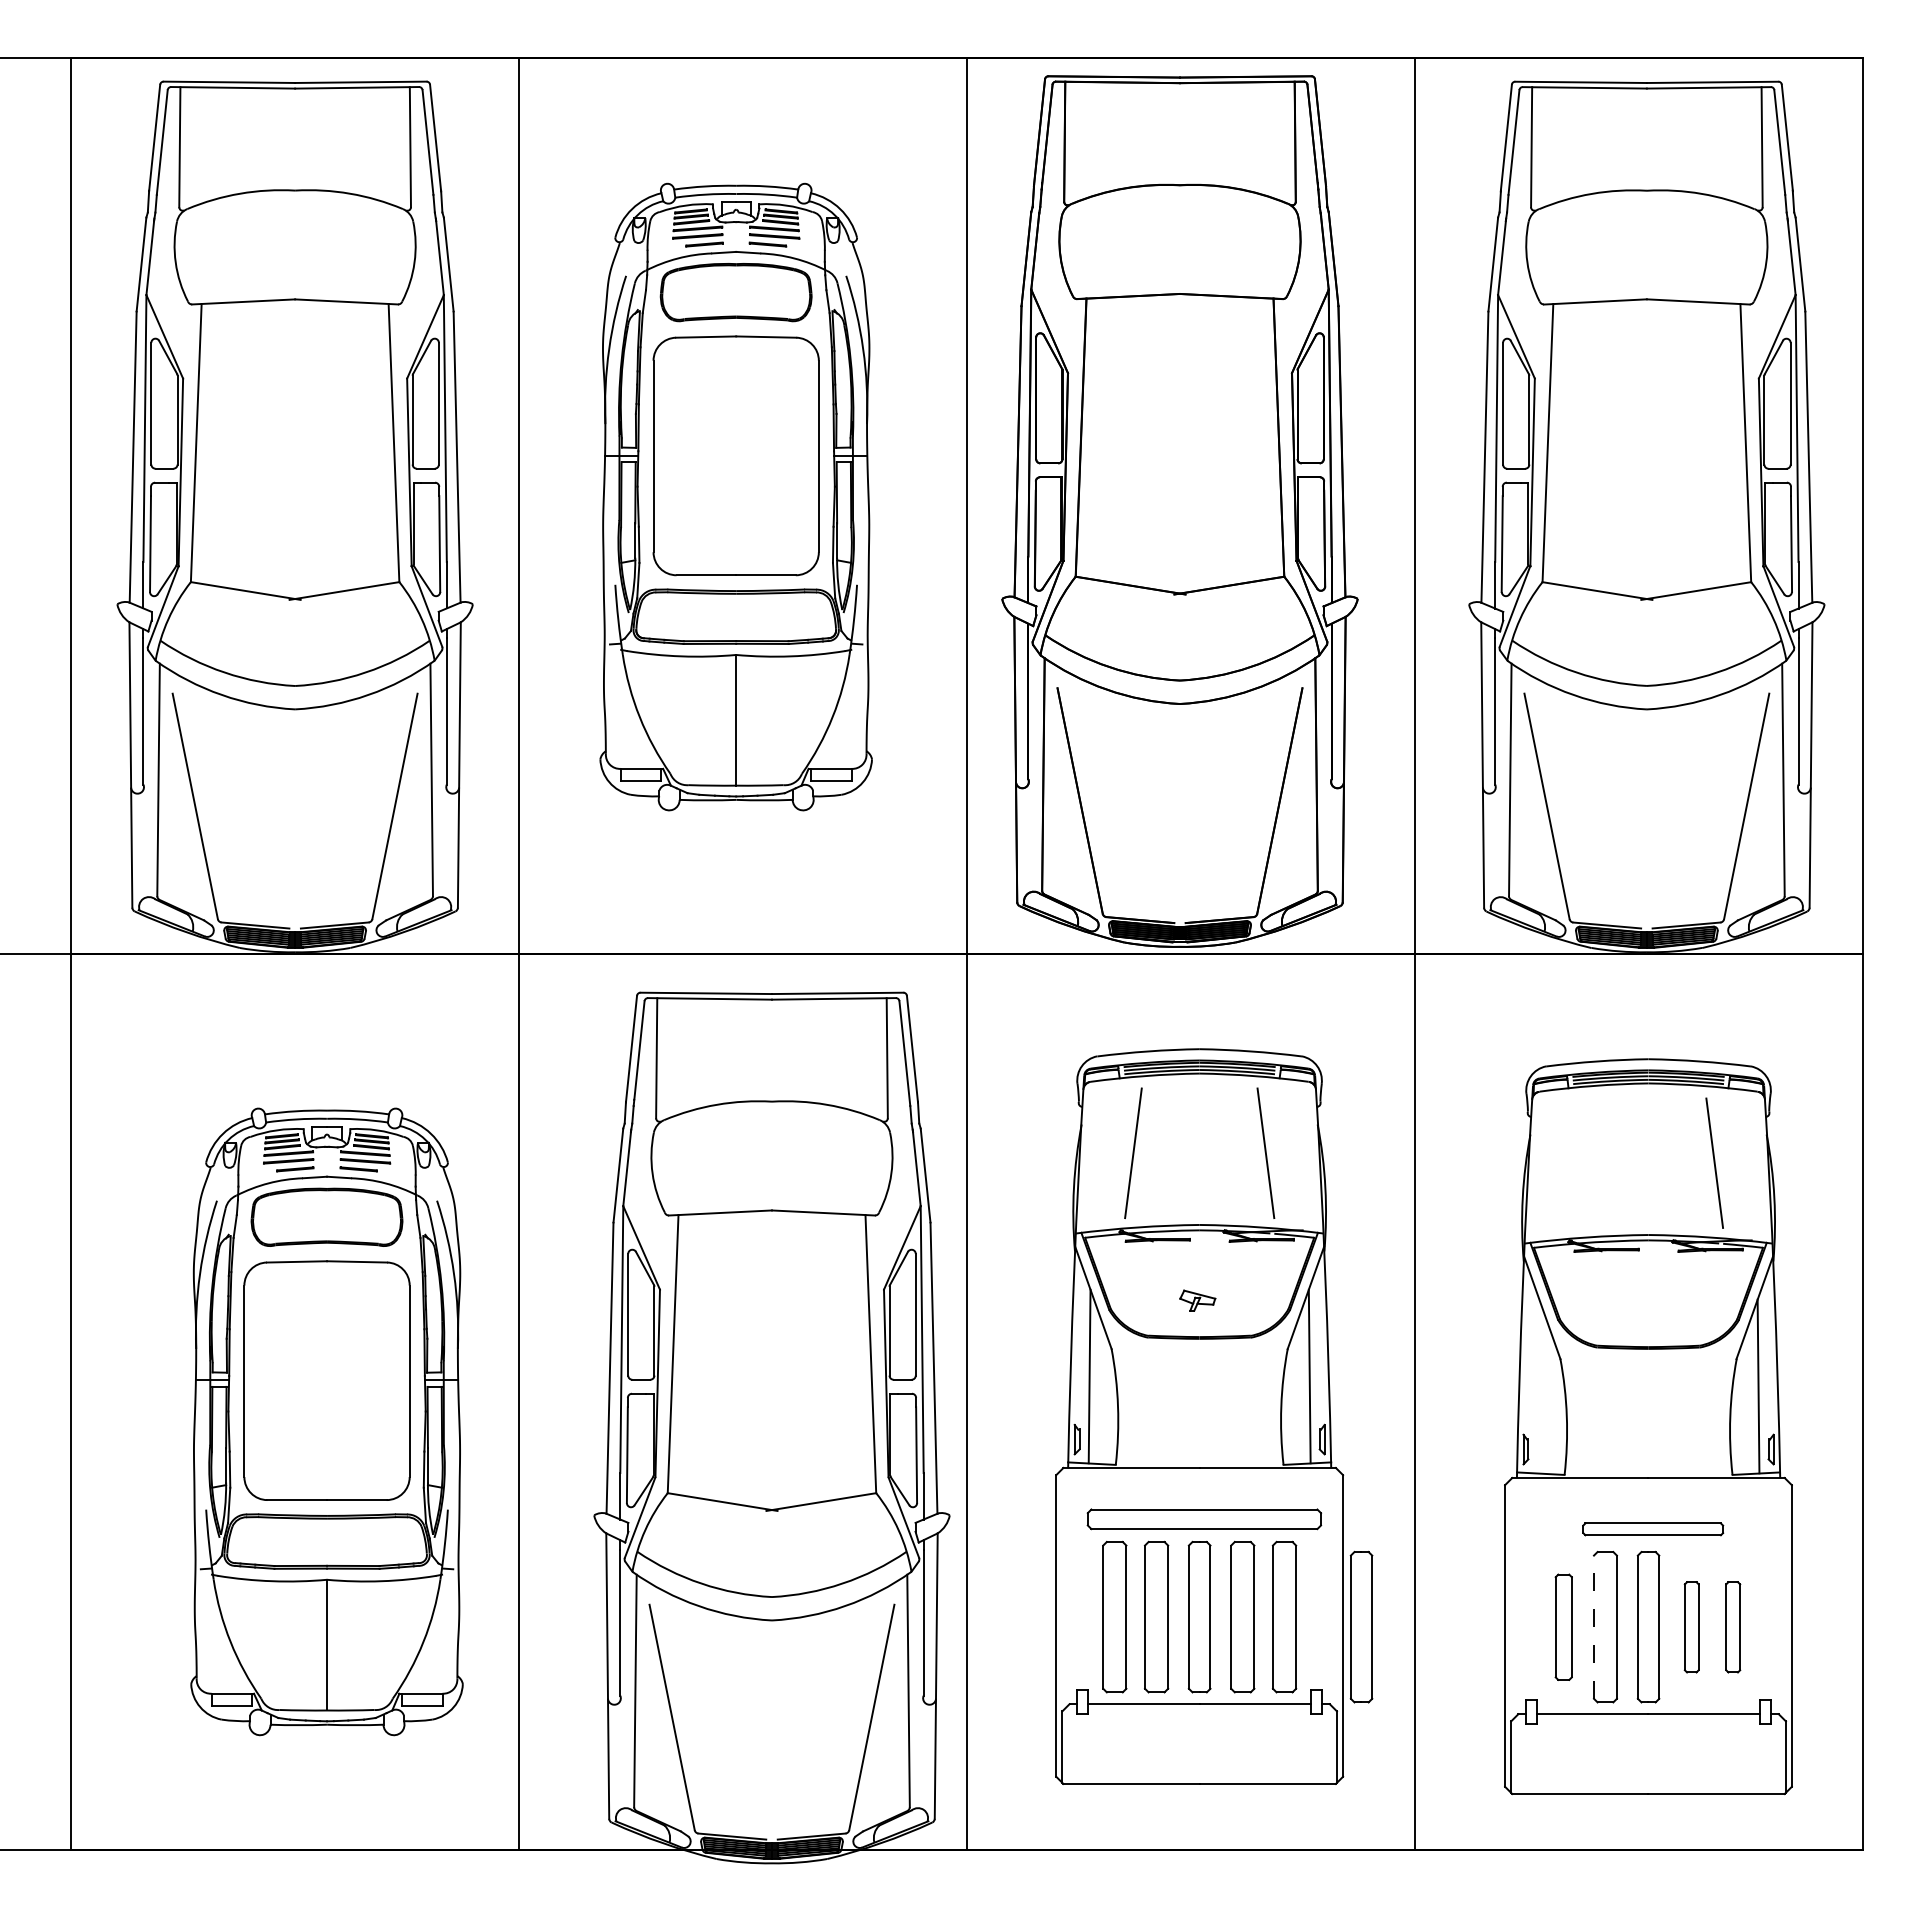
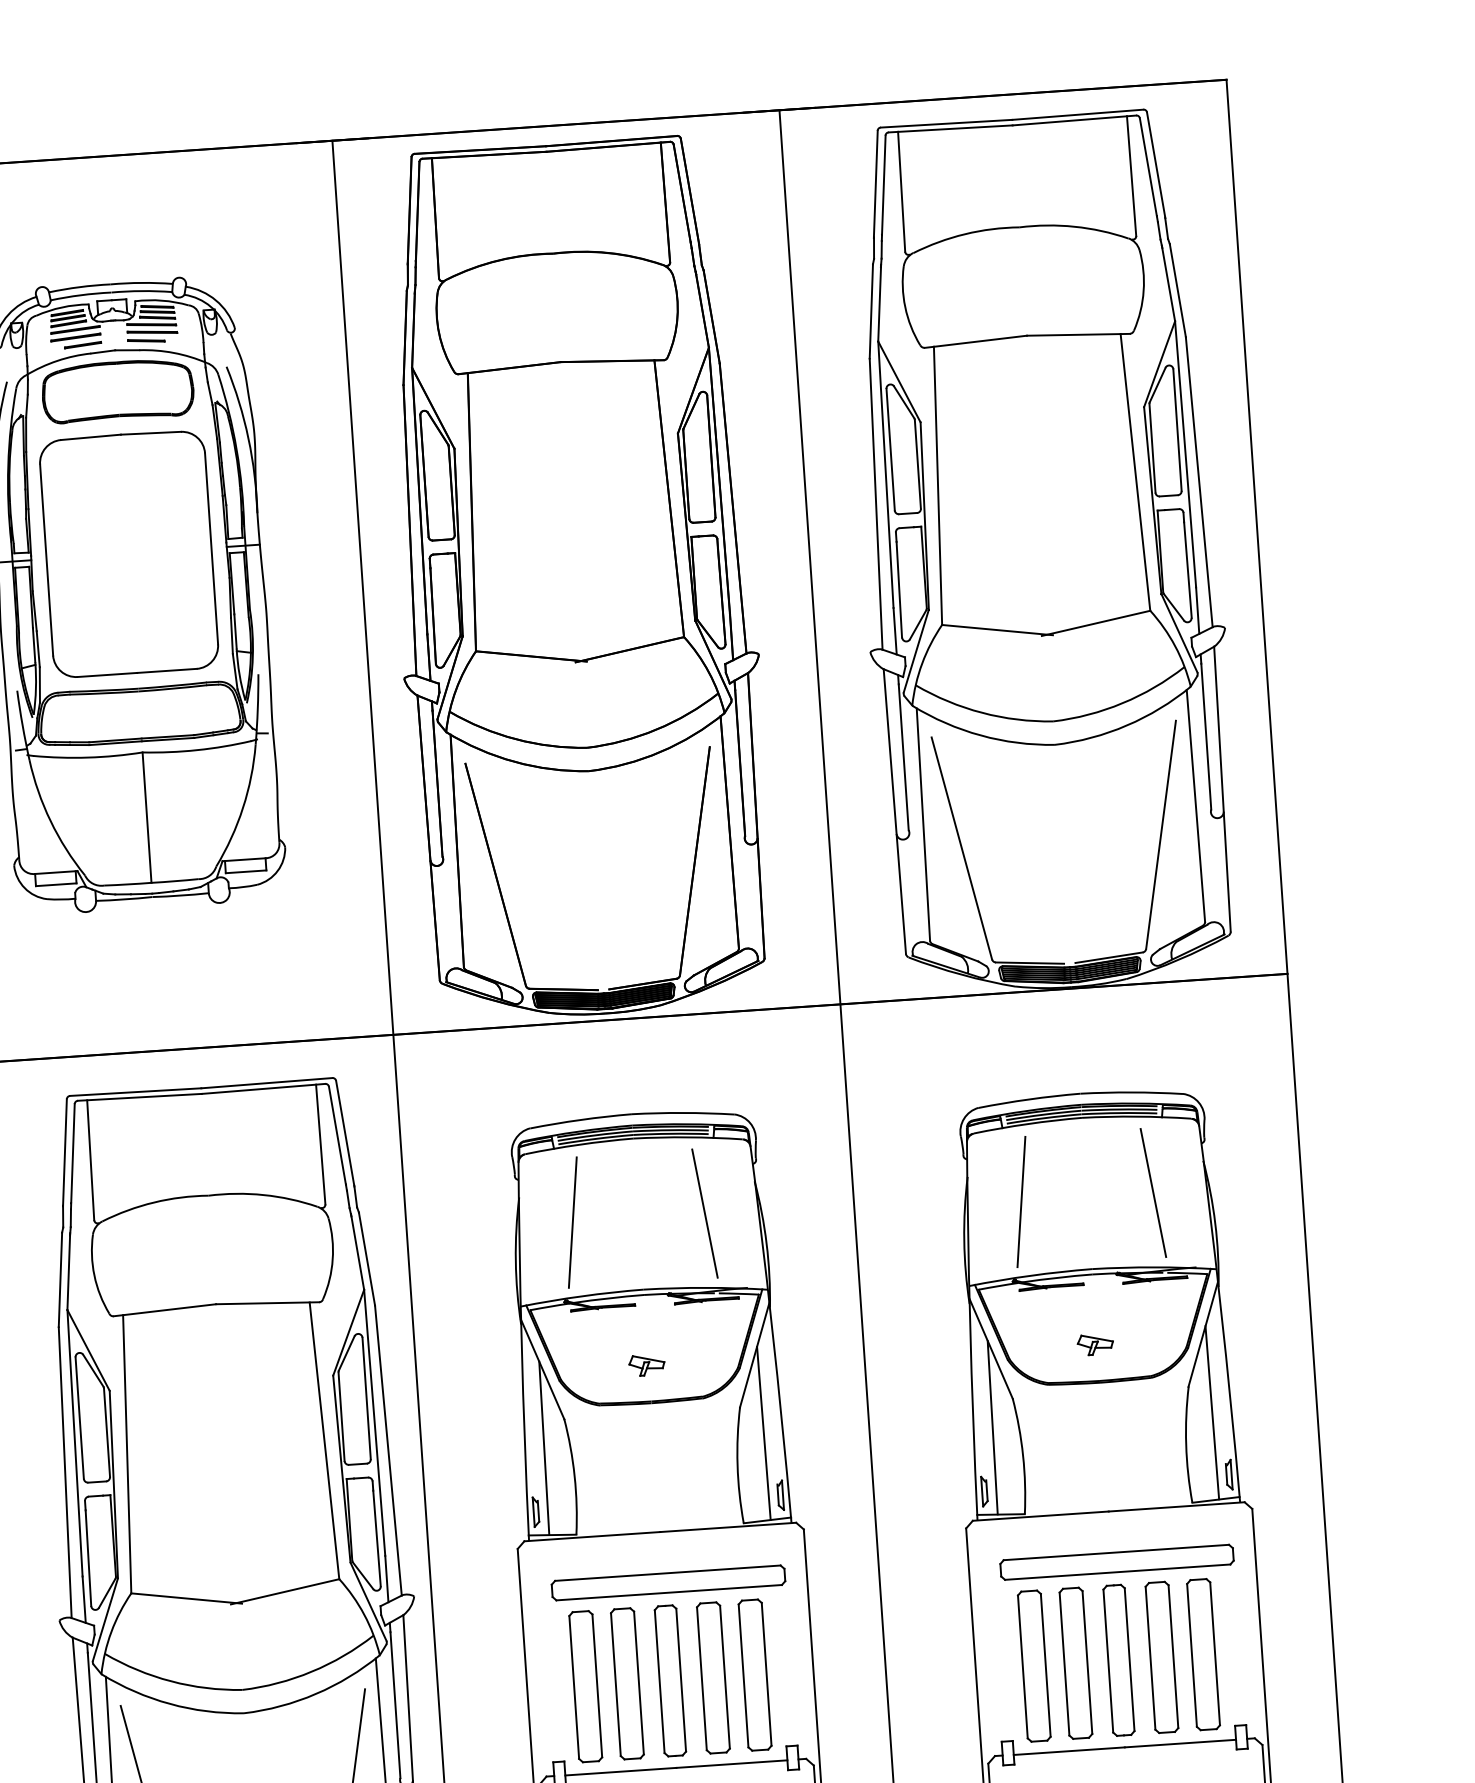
line: (1582, 1162) -> (1021, 1201), added
part: (1646, 1310) -> (1095, 1344), added
line: (1538, 1386) -> (992, 1427), added
part: (1652, 1529) -> (1116, 1562), size x1.67
part: (1361, 1627) -> (832, 1680), removed
part: (1563, 1627) -> (1034, 1666), size x1.43
line: (1593, 1627) -> (1064, 1664), dashed -> solid
part: (1691, 1627) -> (1161, 1657), size x1.67
part: (1732, 1627) -> (1202, 1654), size x1.67

